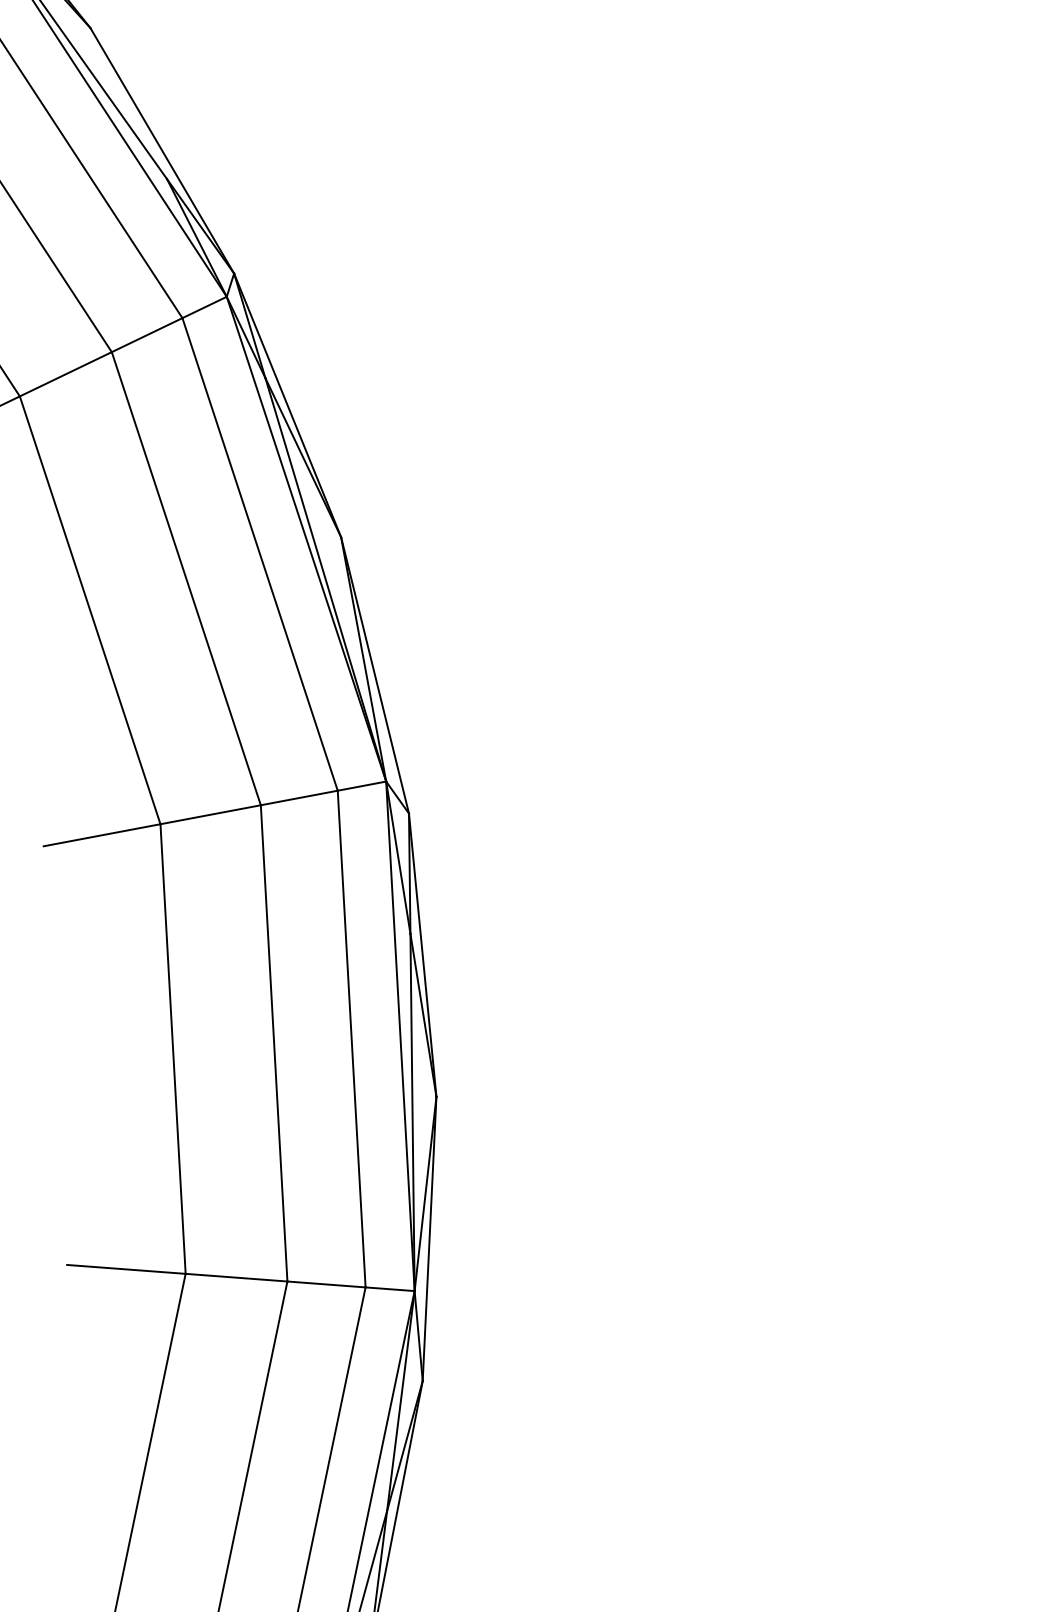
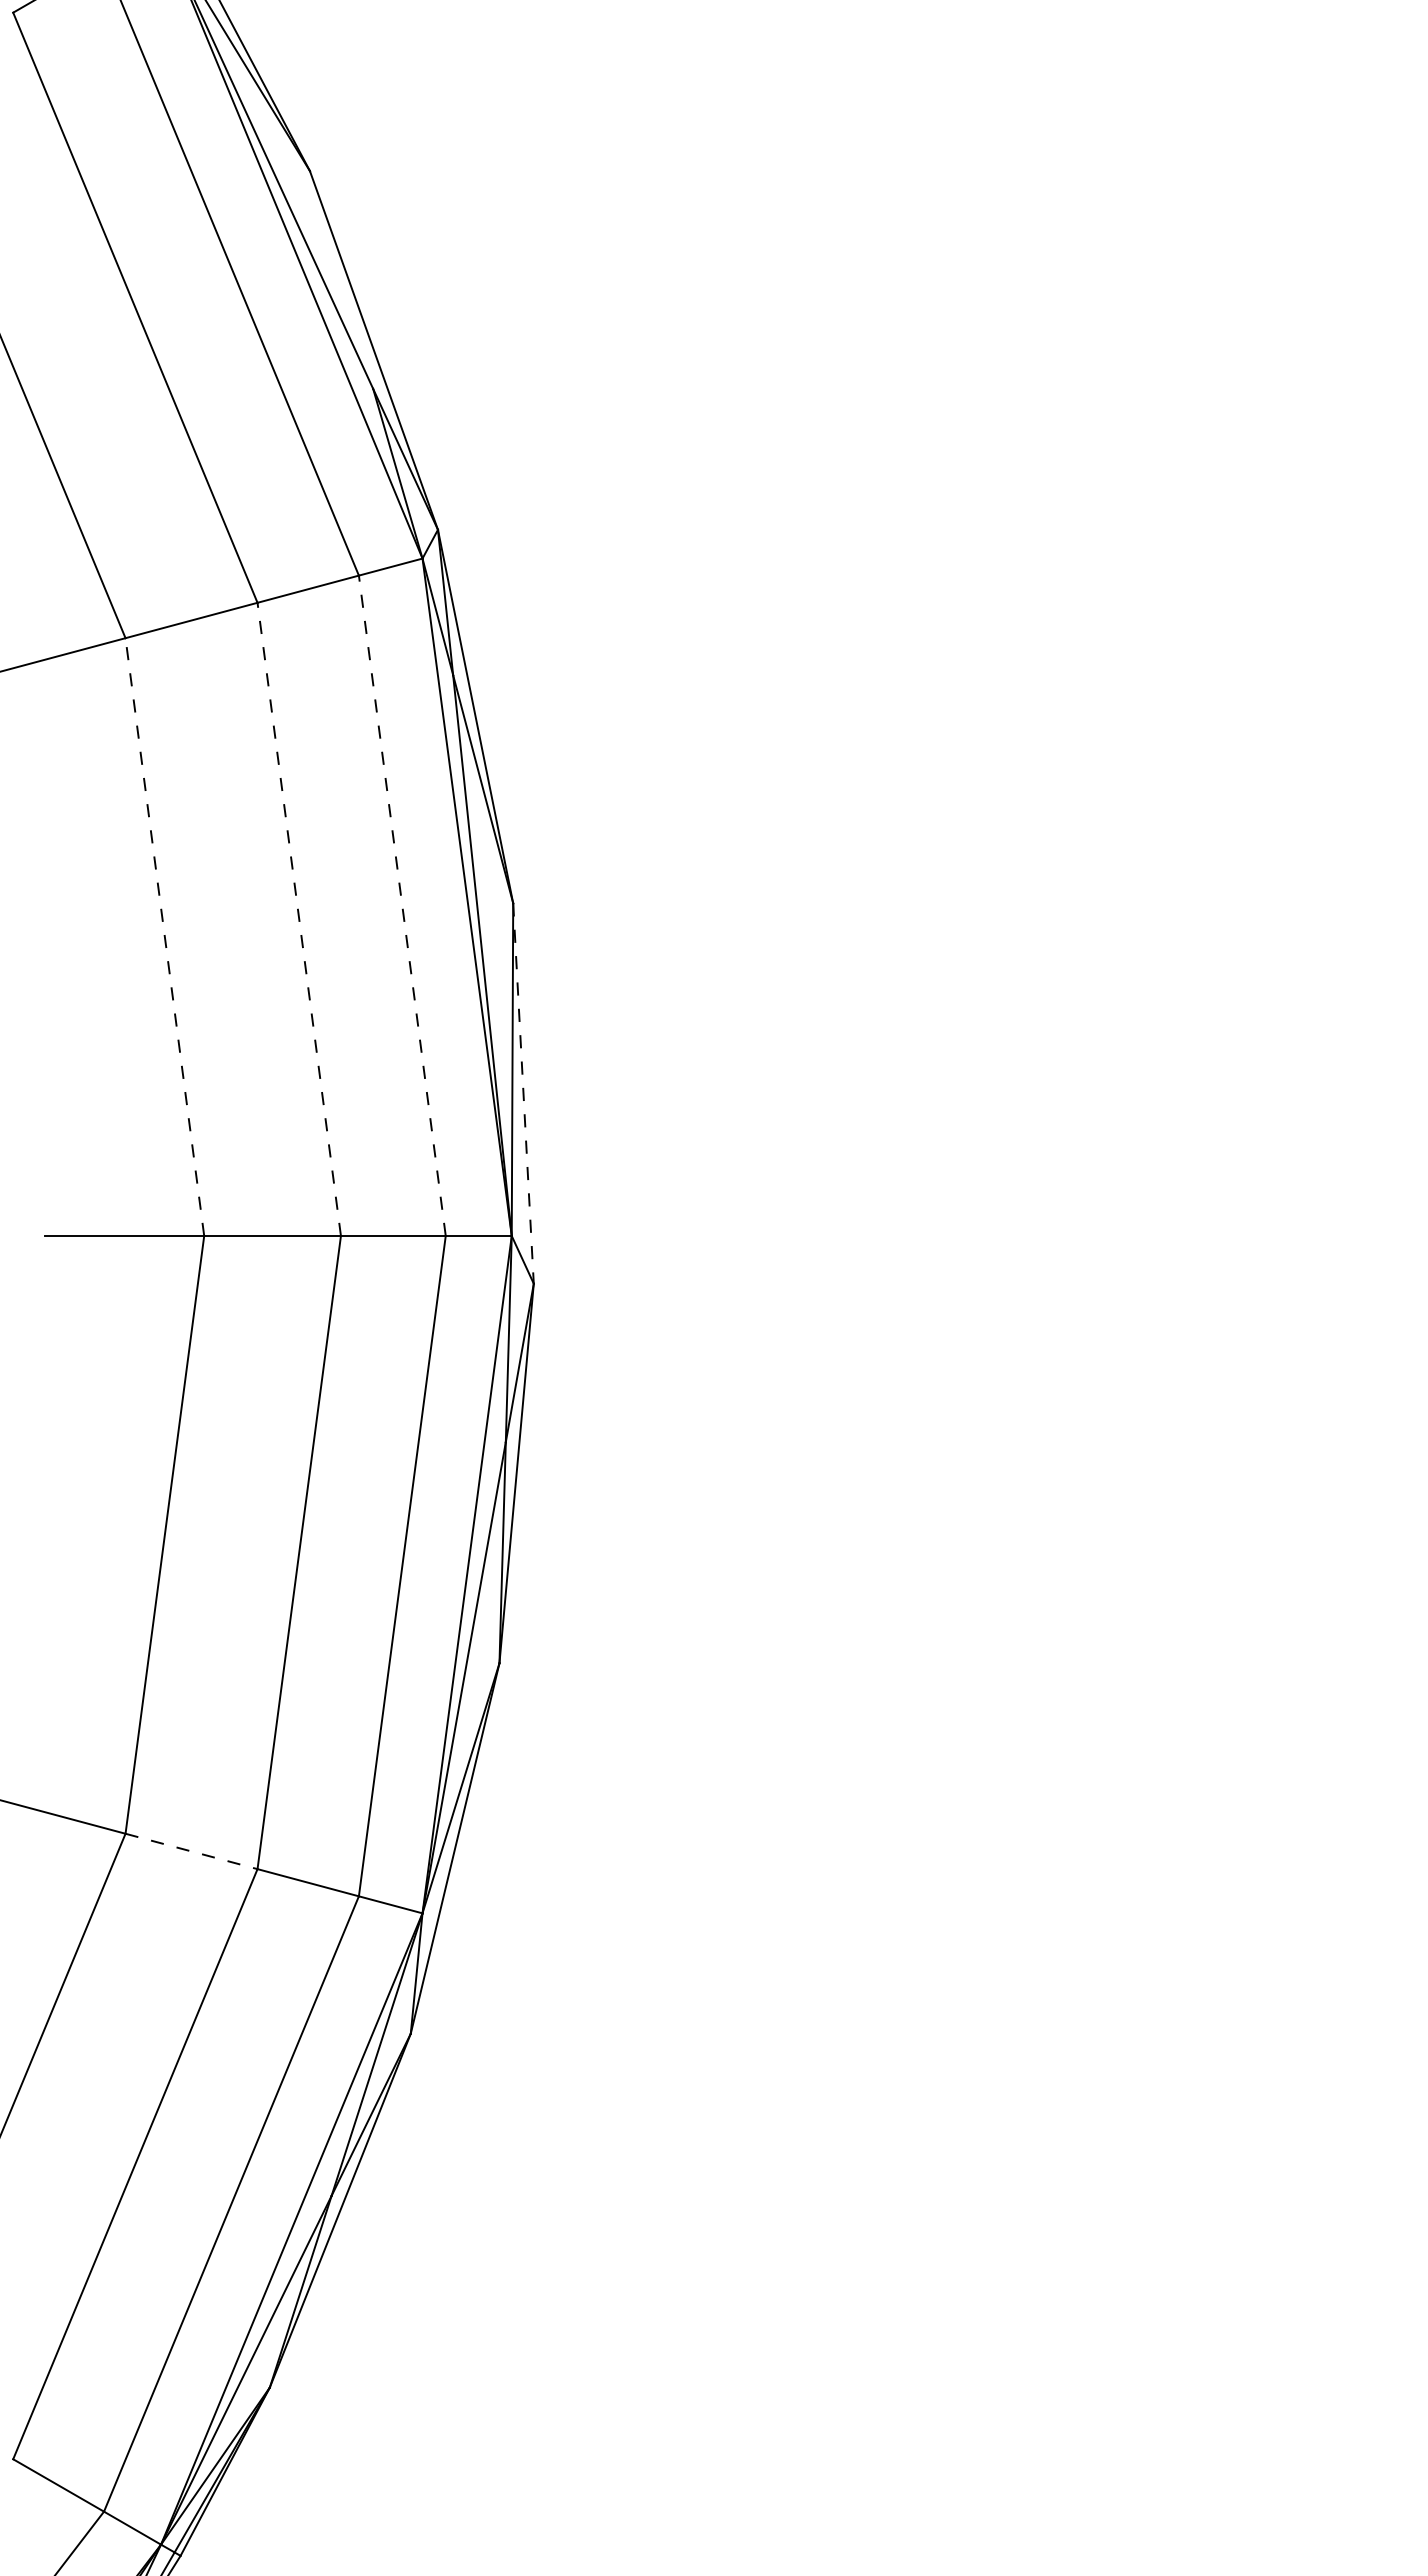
line: (260, 554) -> (402, 905), solid -> dashed
line: (186, 578) -> (299, 918), solid -> dashed
line: (89, 609) -> (164, 936), solid -> dashed
line: (375, 676) -> (523, 1094), solid -> dashed
line: (237, 1277) -> (192, 1851), solid -> dashed

